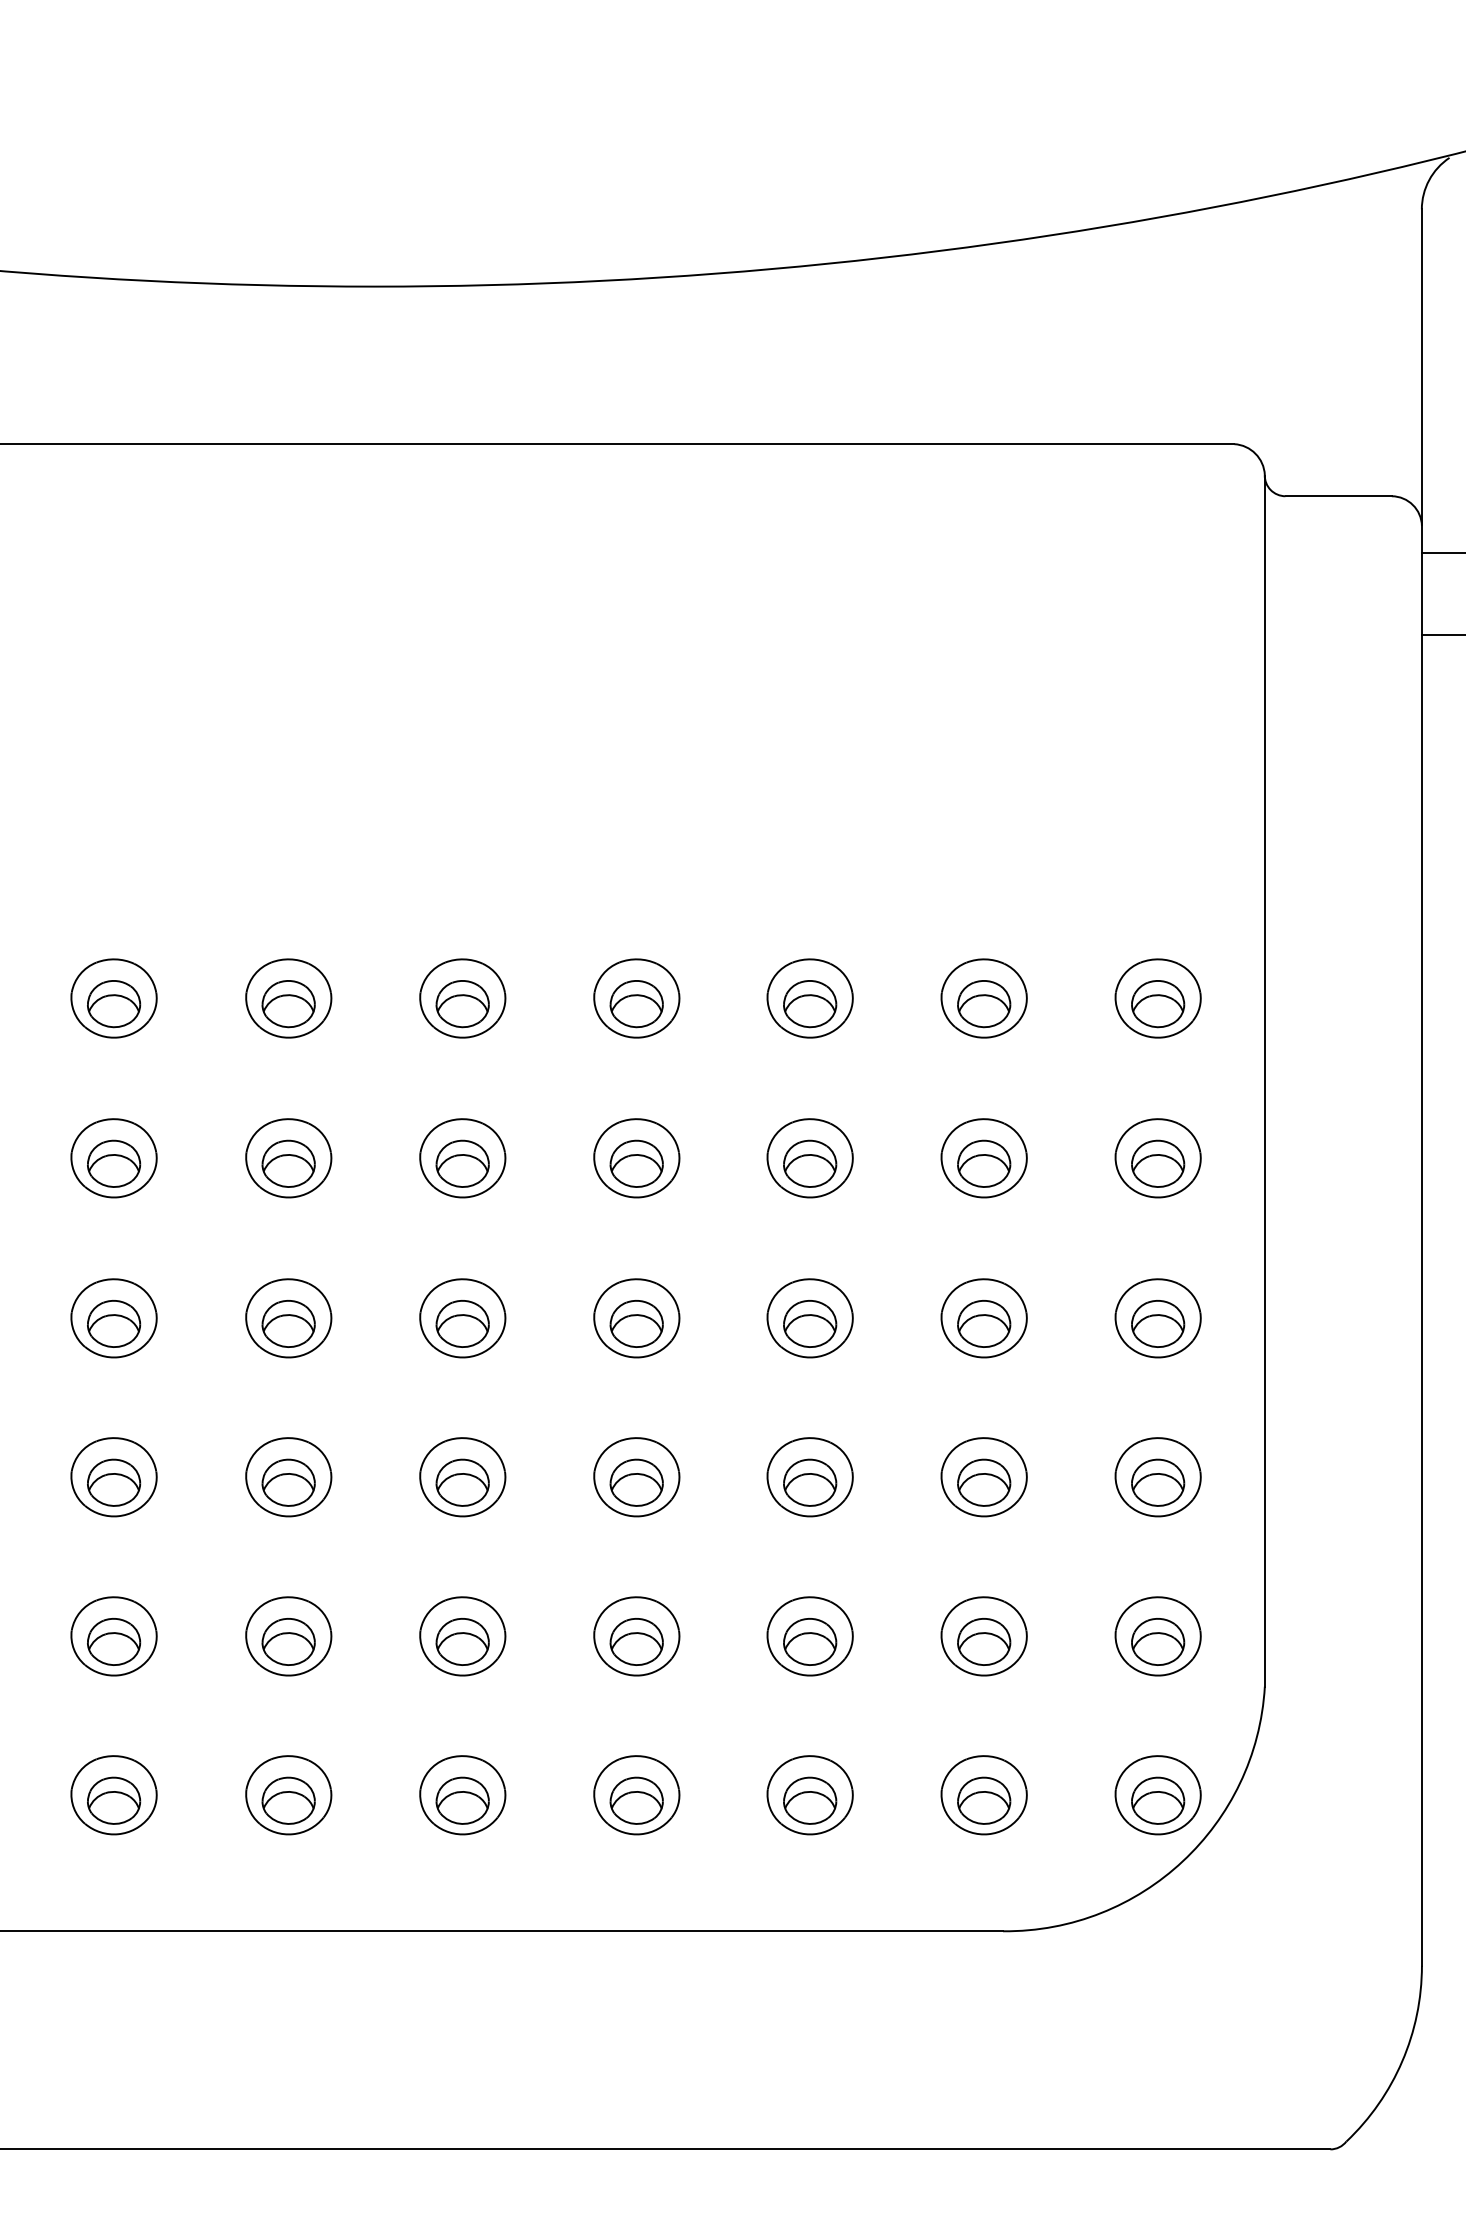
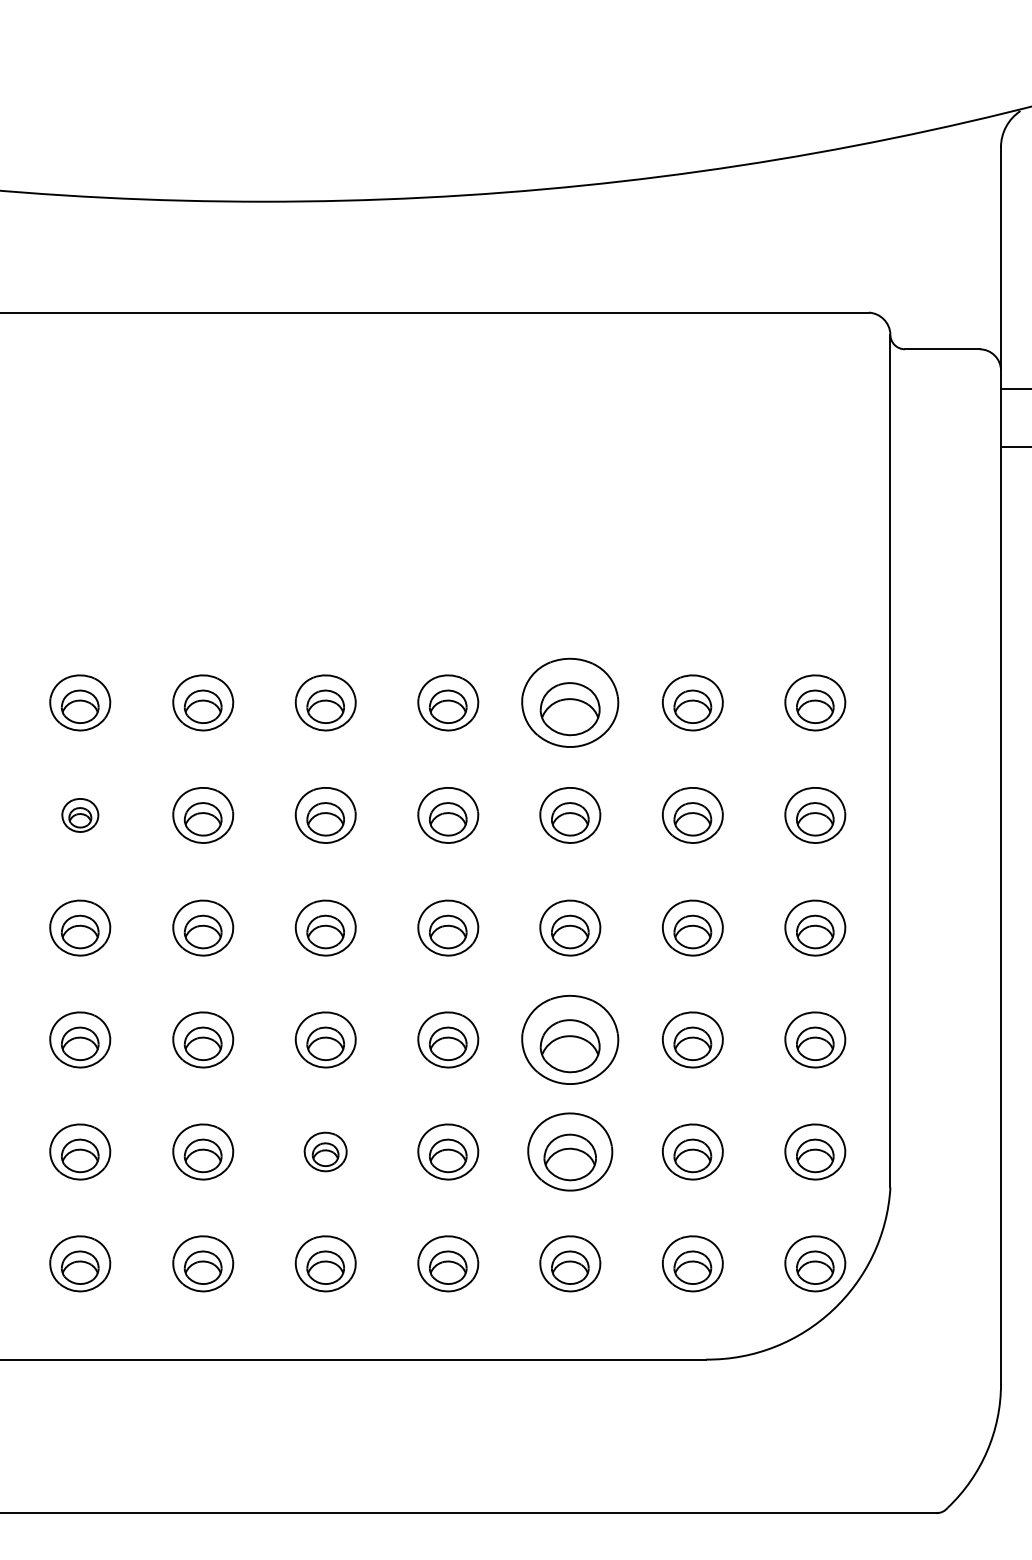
part: (810, 997) -> (570, 702), size x1.6
part: (114, 1158) -> (80, 815), size x0.6
part: (810, 1476) -> (570, 1039), size x1.6
part: (462, 1635) -> (325, 1151), size x0.7
part: (810, 1635) -> (570, 1151), size x1.4

